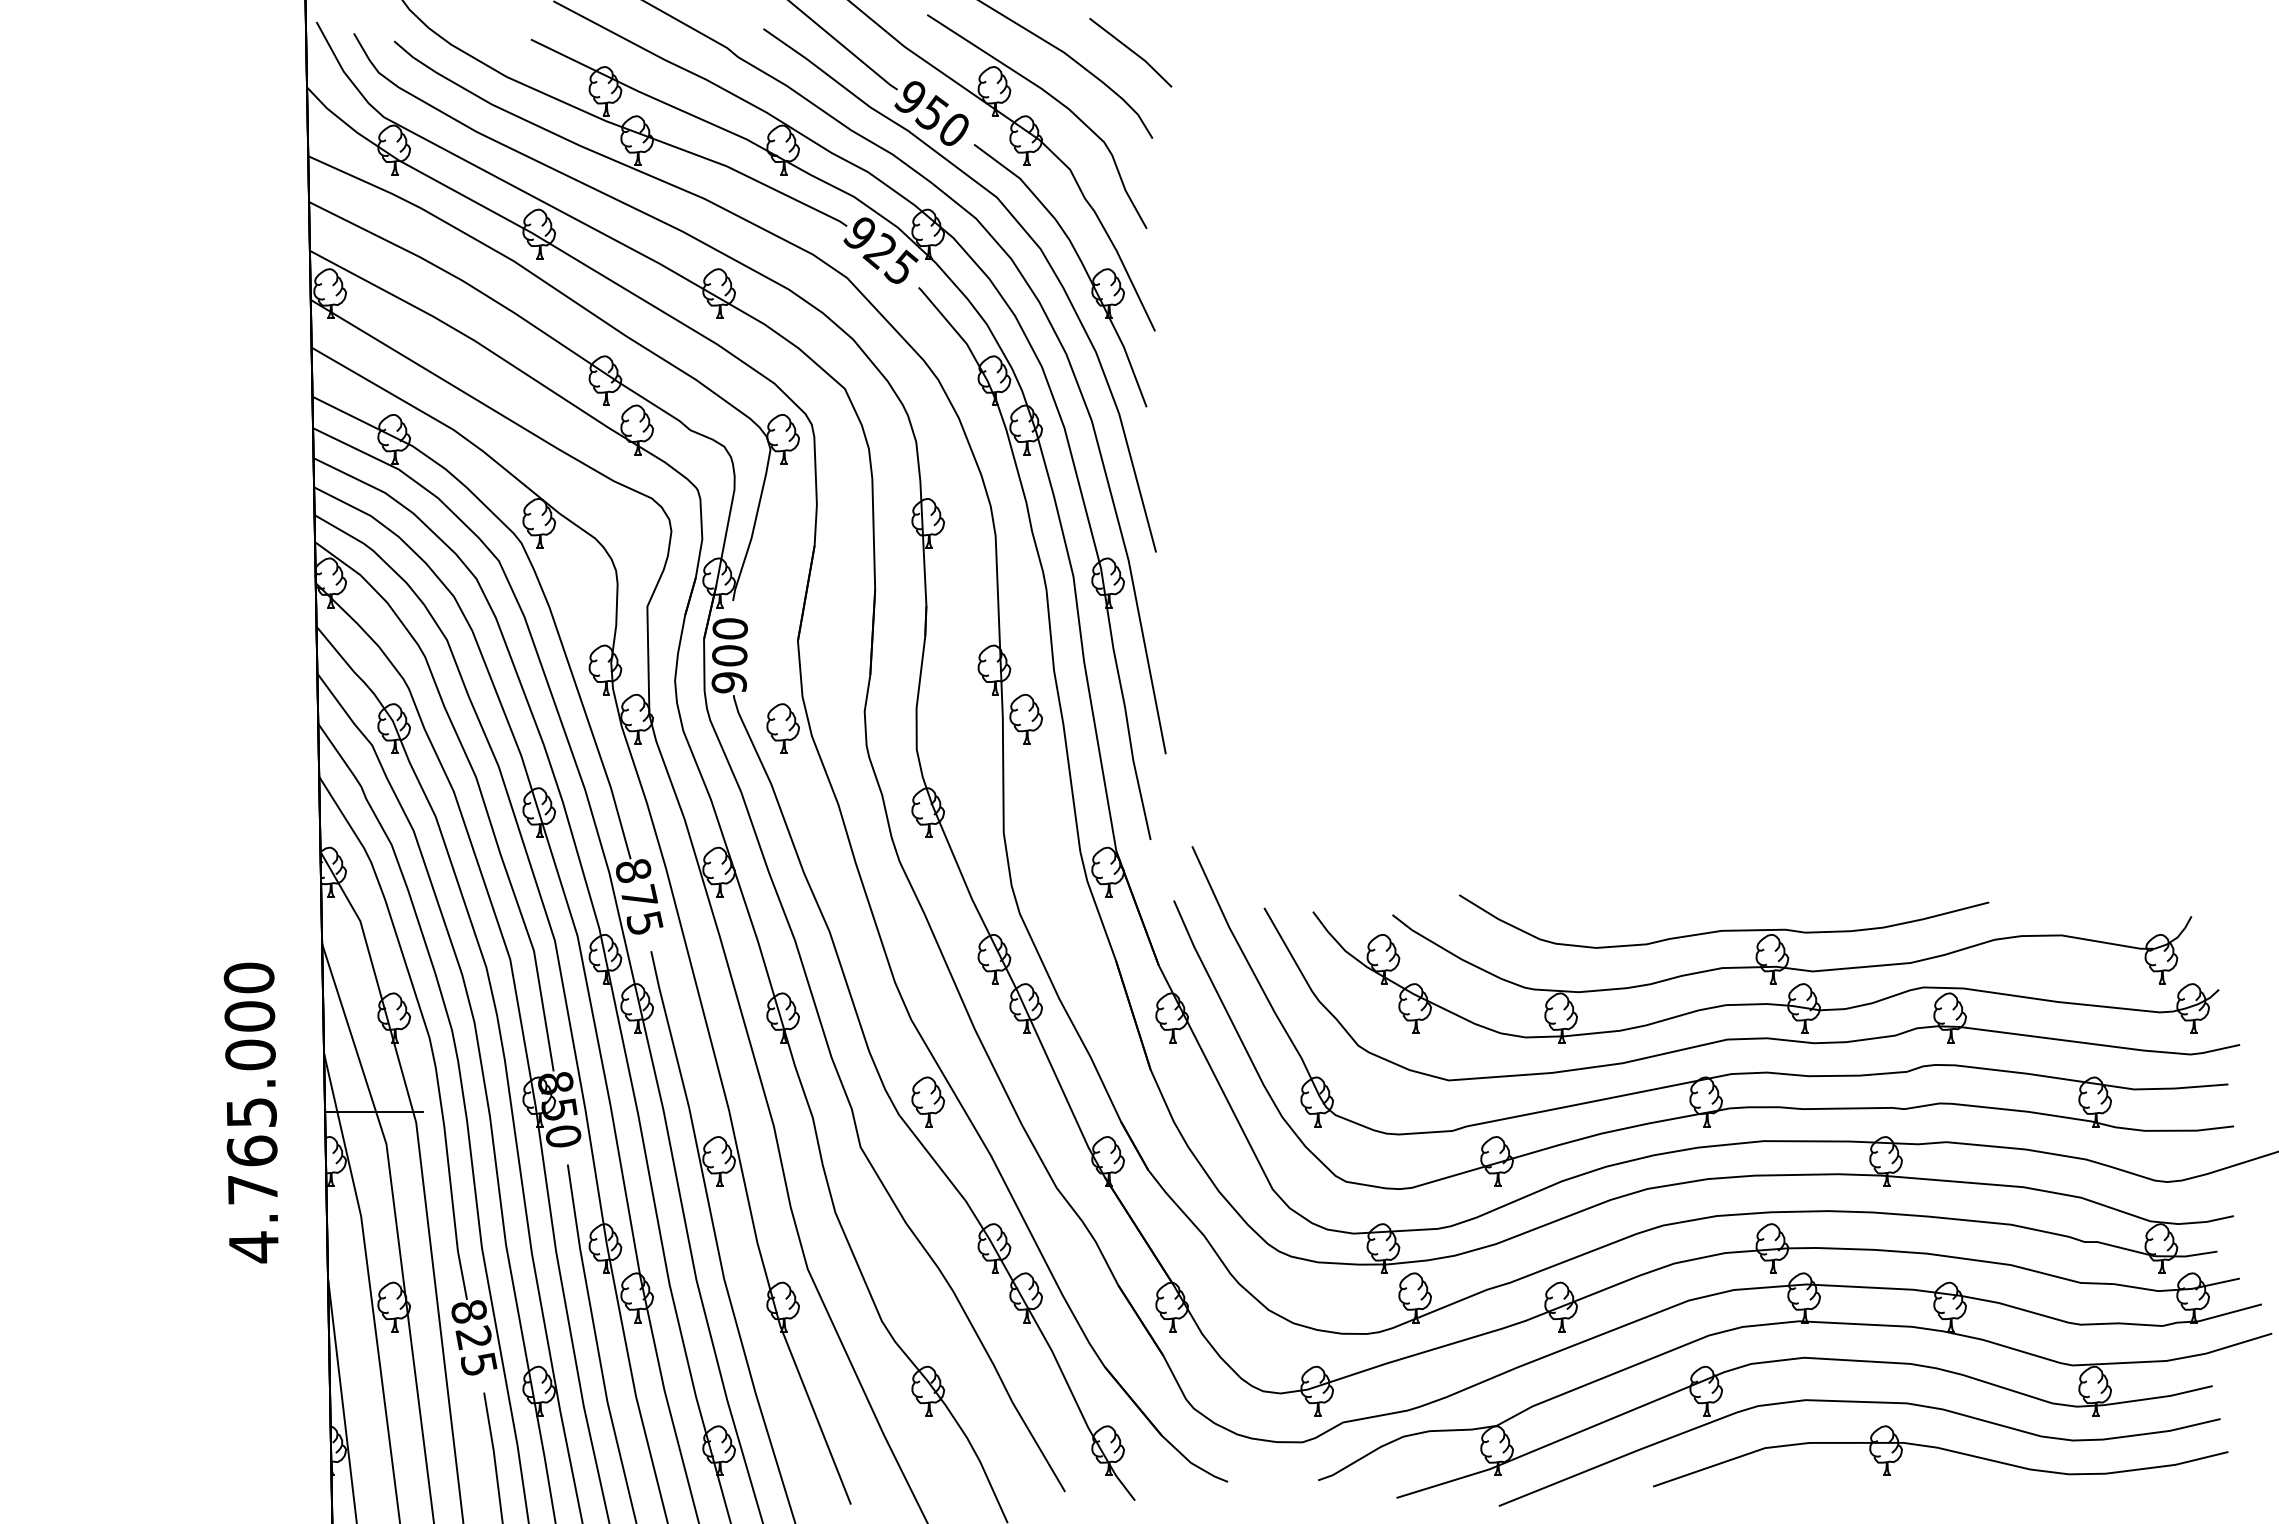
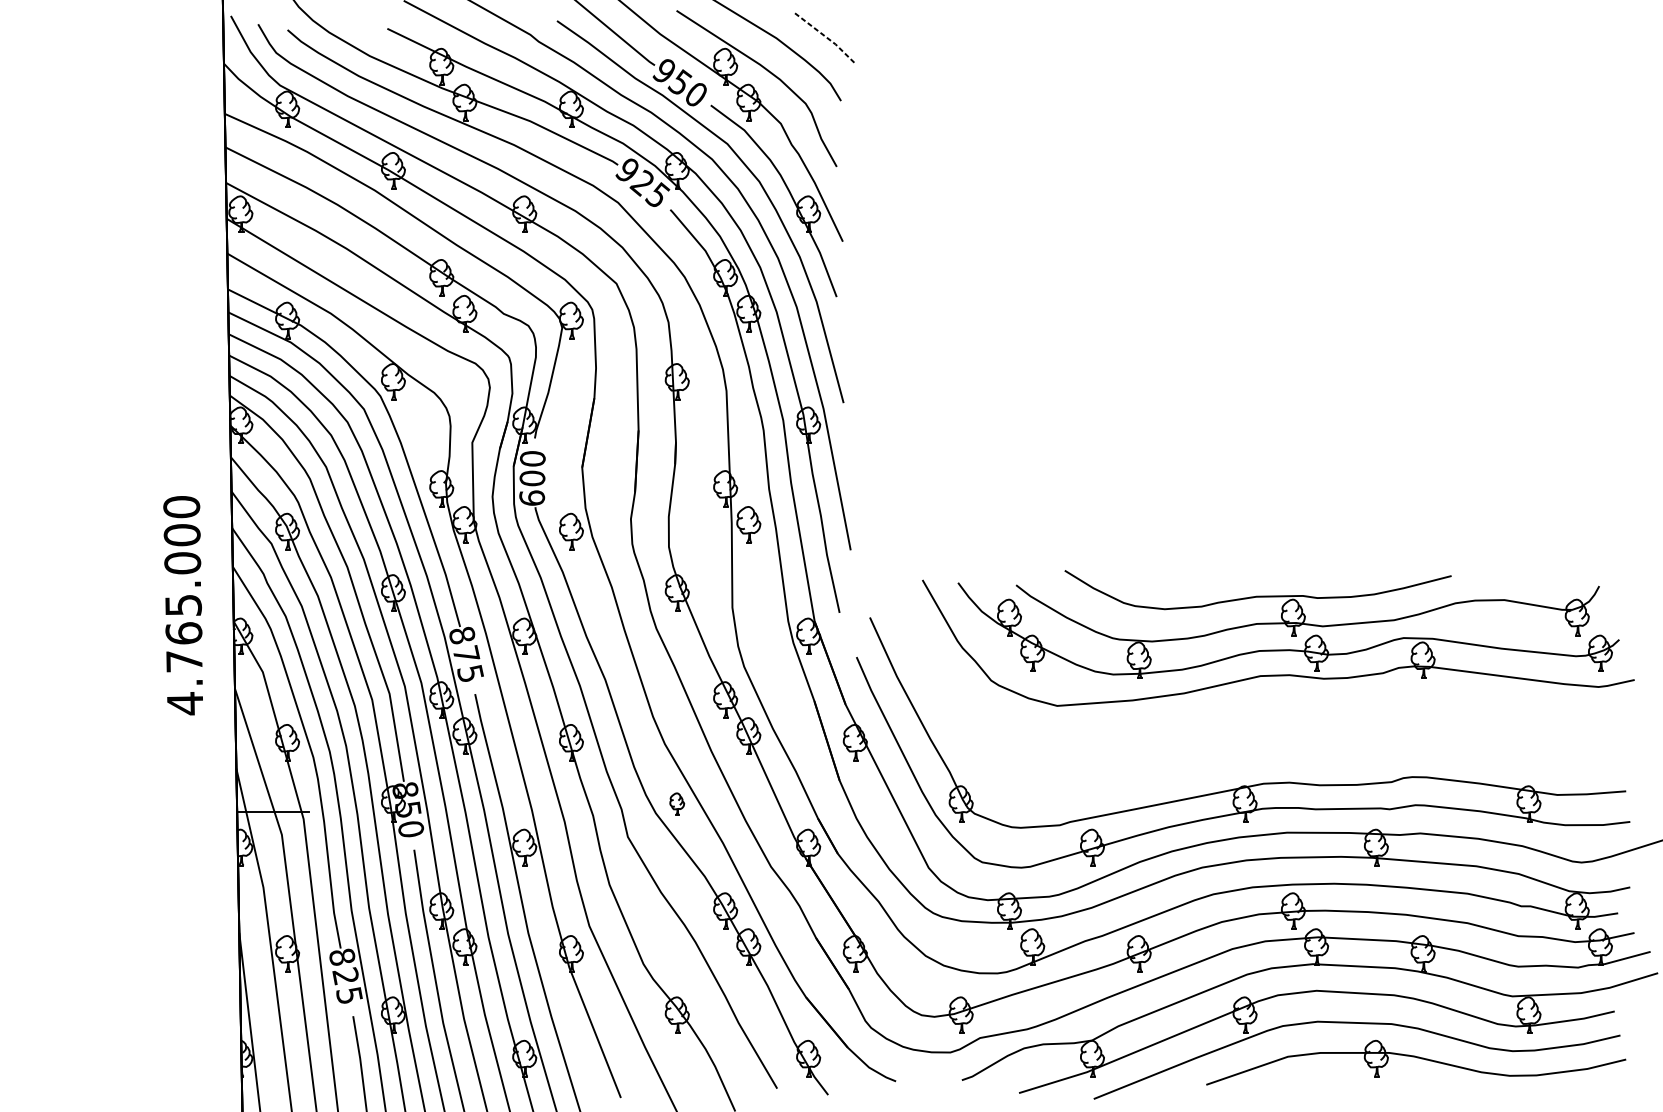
line: (1132, 51) -> (826, 37), solid -> dashed
text: (729, 682) -> (532, 497), 900 -> 600
part: (1751, 1003) -> (1278, 649), moved
part: (927, 1101) -> (676, 803), size x0.6
text: (250, 1112) -> (182, 605), moved

